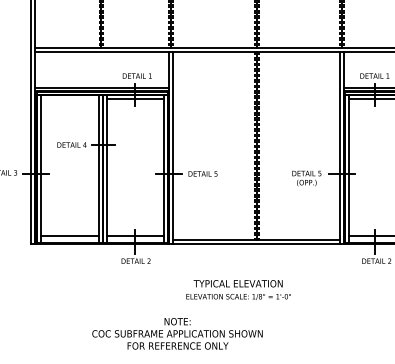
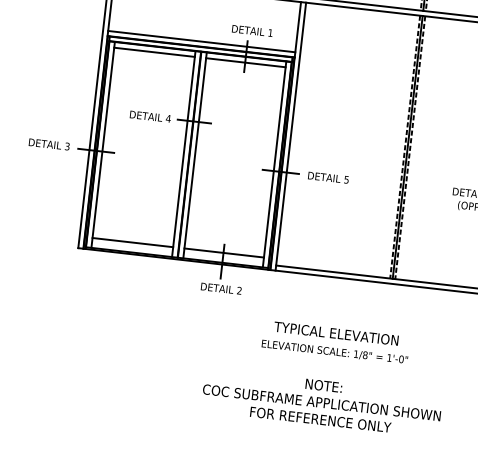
line: (69, 99) -> (154, 52), added
text: (238, 289) -> (335, 341), moved
text: (177, 333) -> (321, 402), moved

